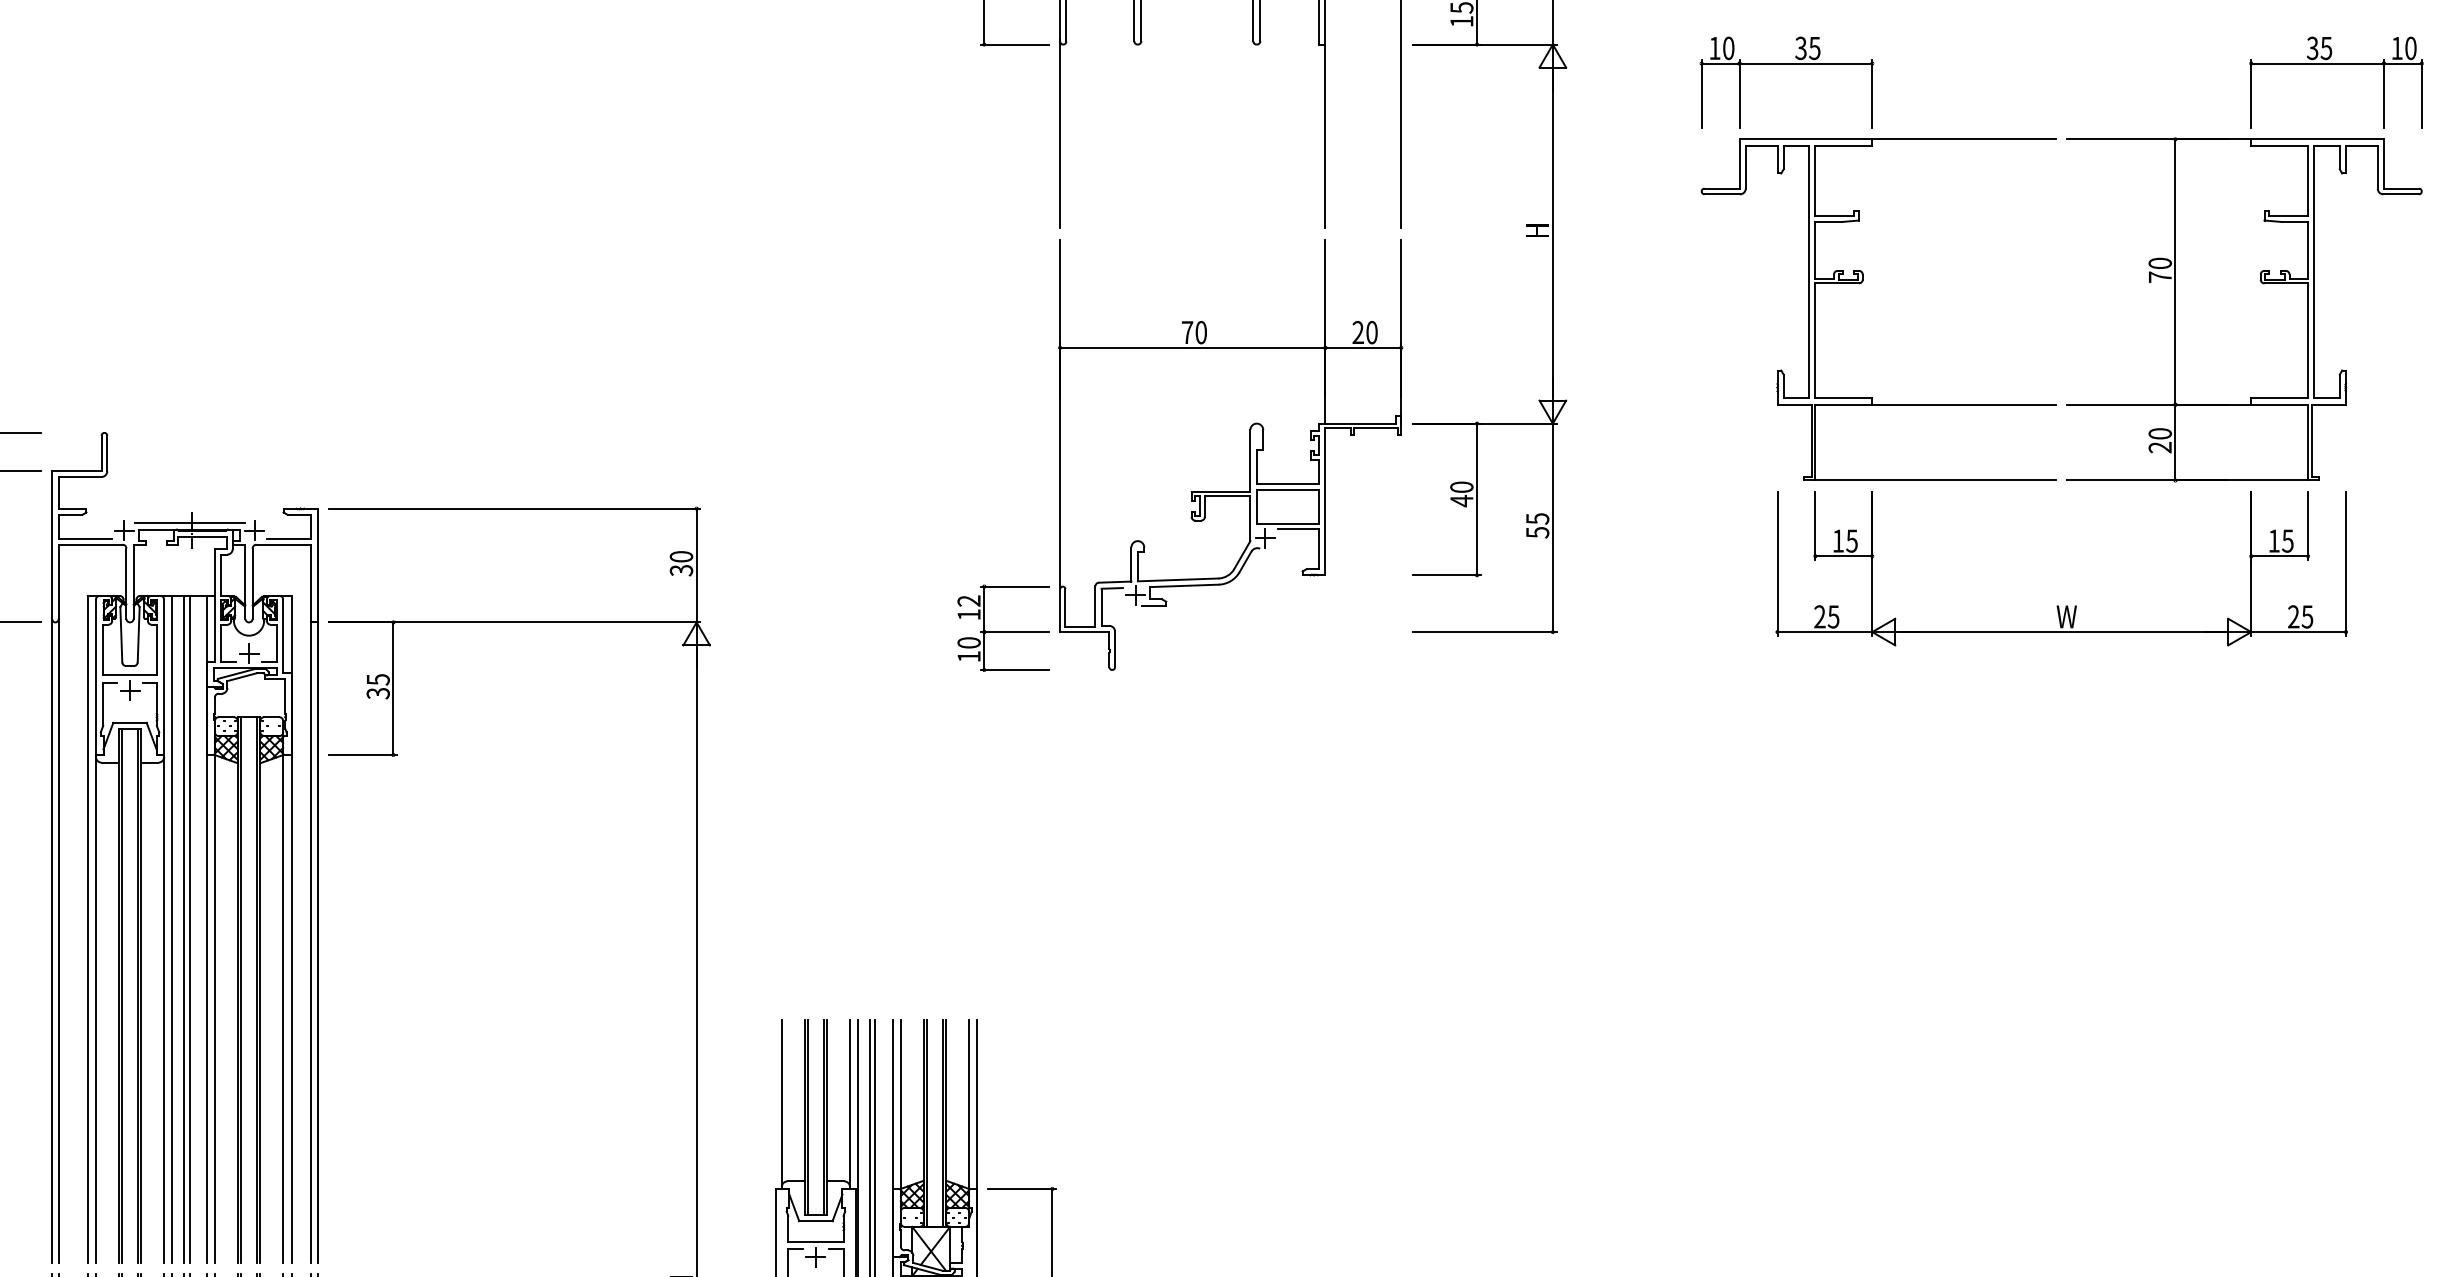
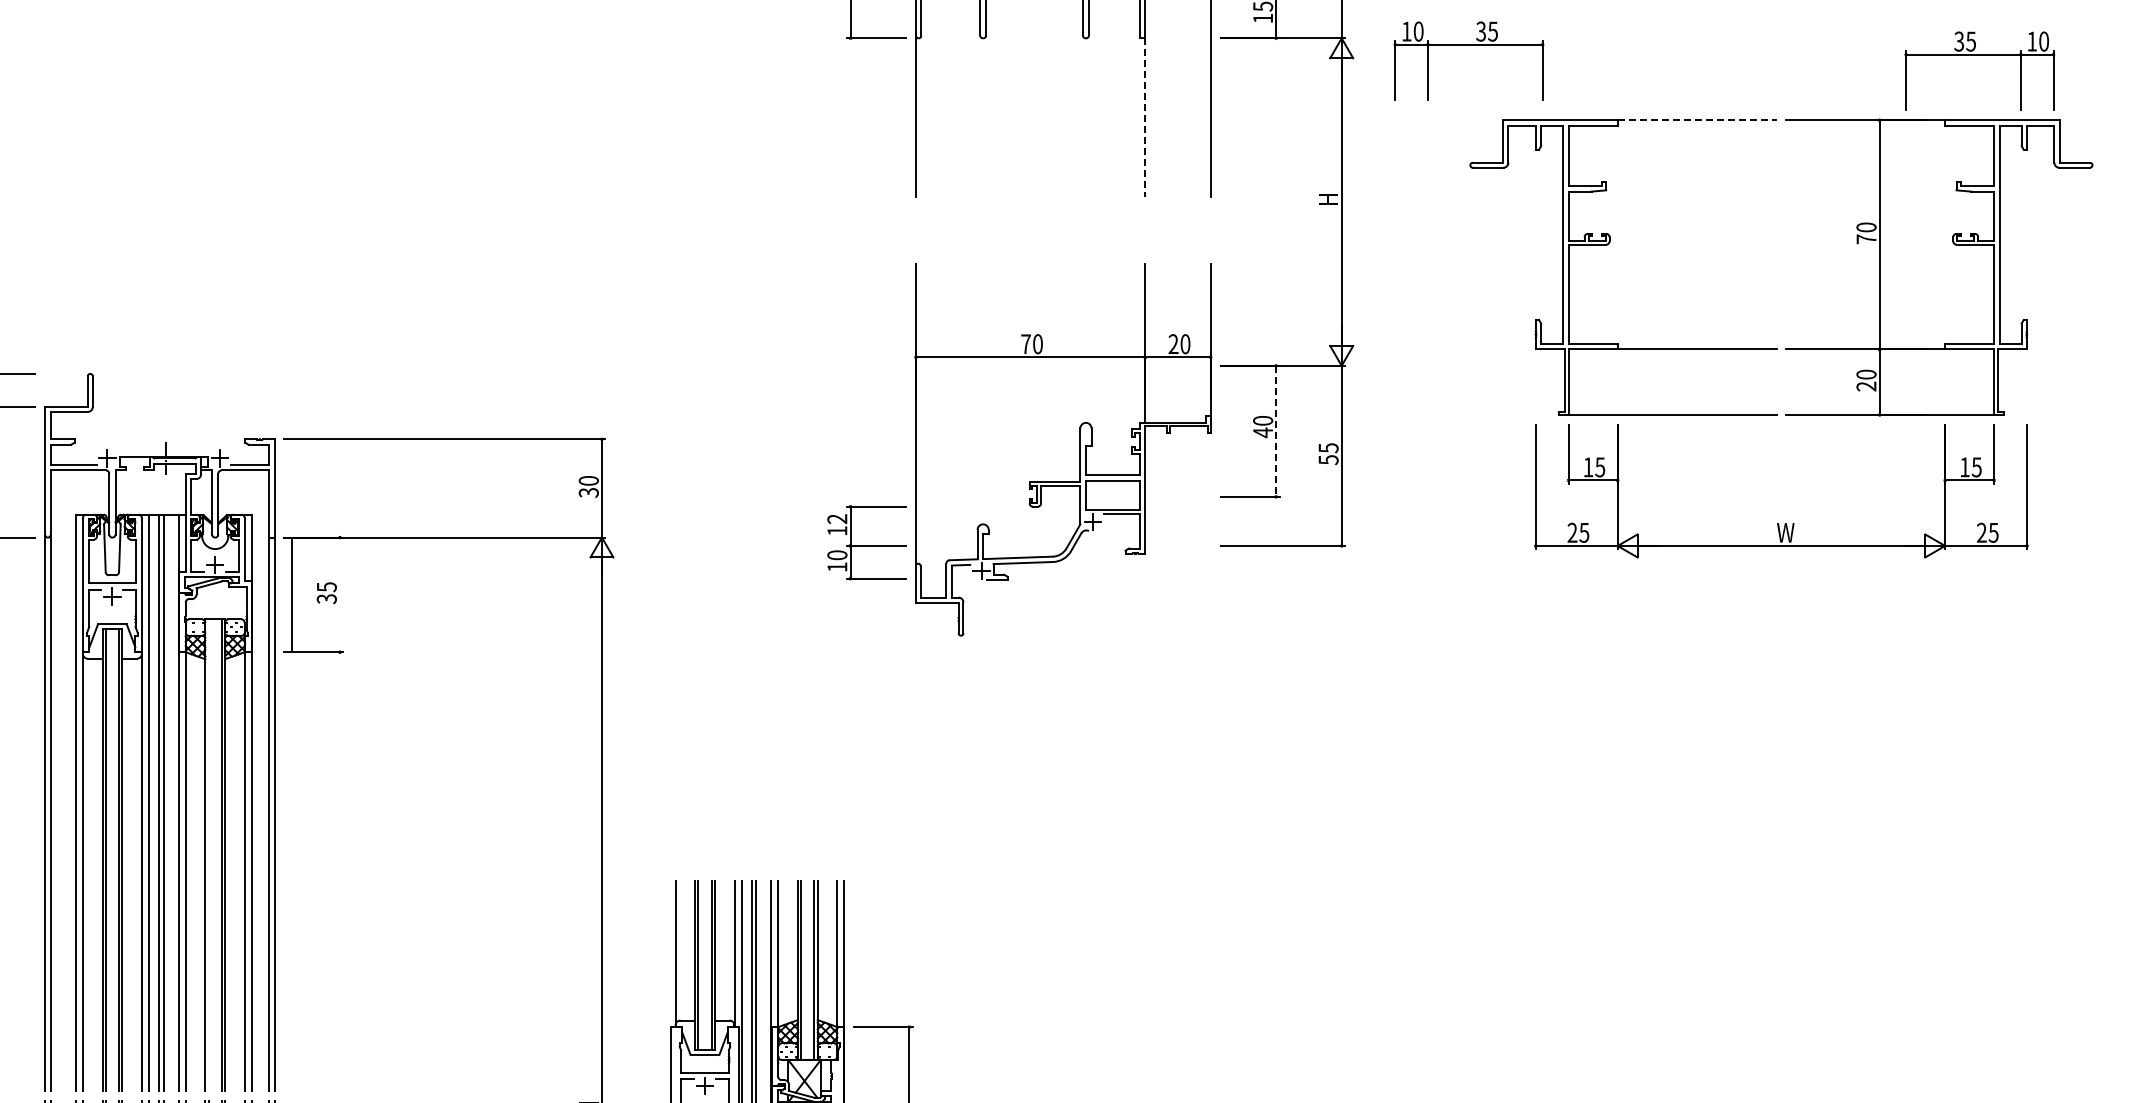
part: (1786, 64) -> (1468, 45), moved
part: (2336, 64) -> (1979, 55), moved
line: (1325, 137) -> (1145, 118), solid -> dashed
line: (1964, 139) -> (1697, 120), solid -> dashed
part: (1230, 454) -> (1063, 449), moved
line: (1477, 499) -> (1276, 431), solid -> dashed
line: (189, 523) -> (163, 452), removed
line: (394, 688) -> (292, 594), moved
line: (241, 990) -> (208, 855), removed

